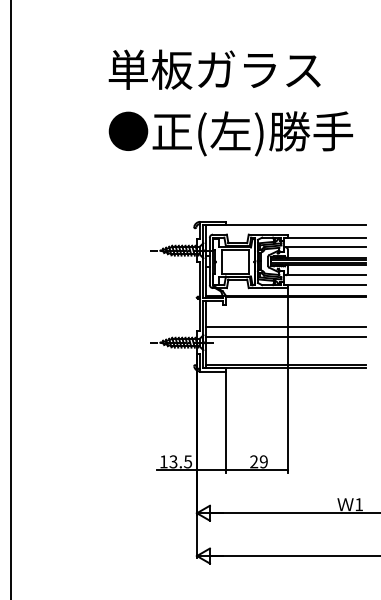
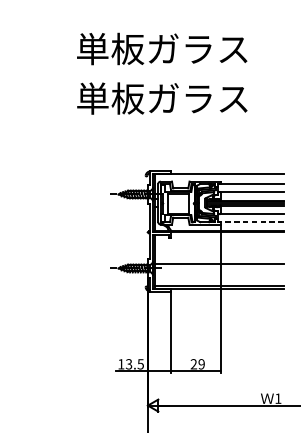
text: (230, 133) -> (174, 100), ●正(左)勝手 -> 単板ガラス
line: (325, 284) -> (251, 221), solid -> dashed
line: (285, 326) -> (219, 255), removed

